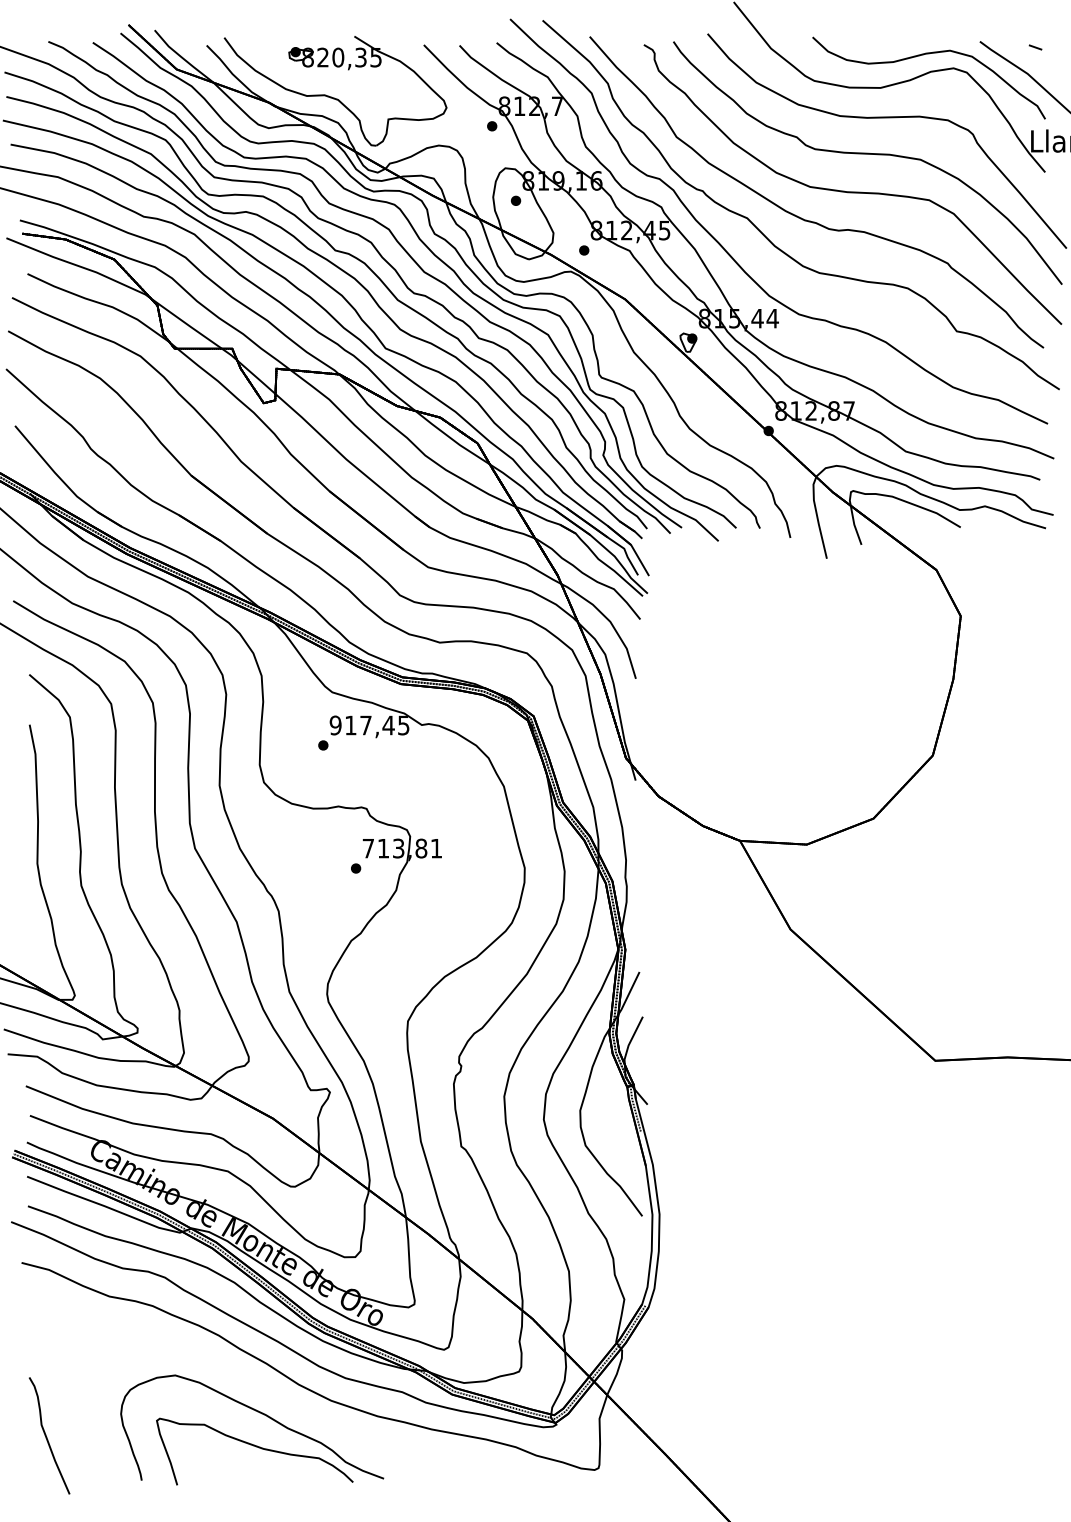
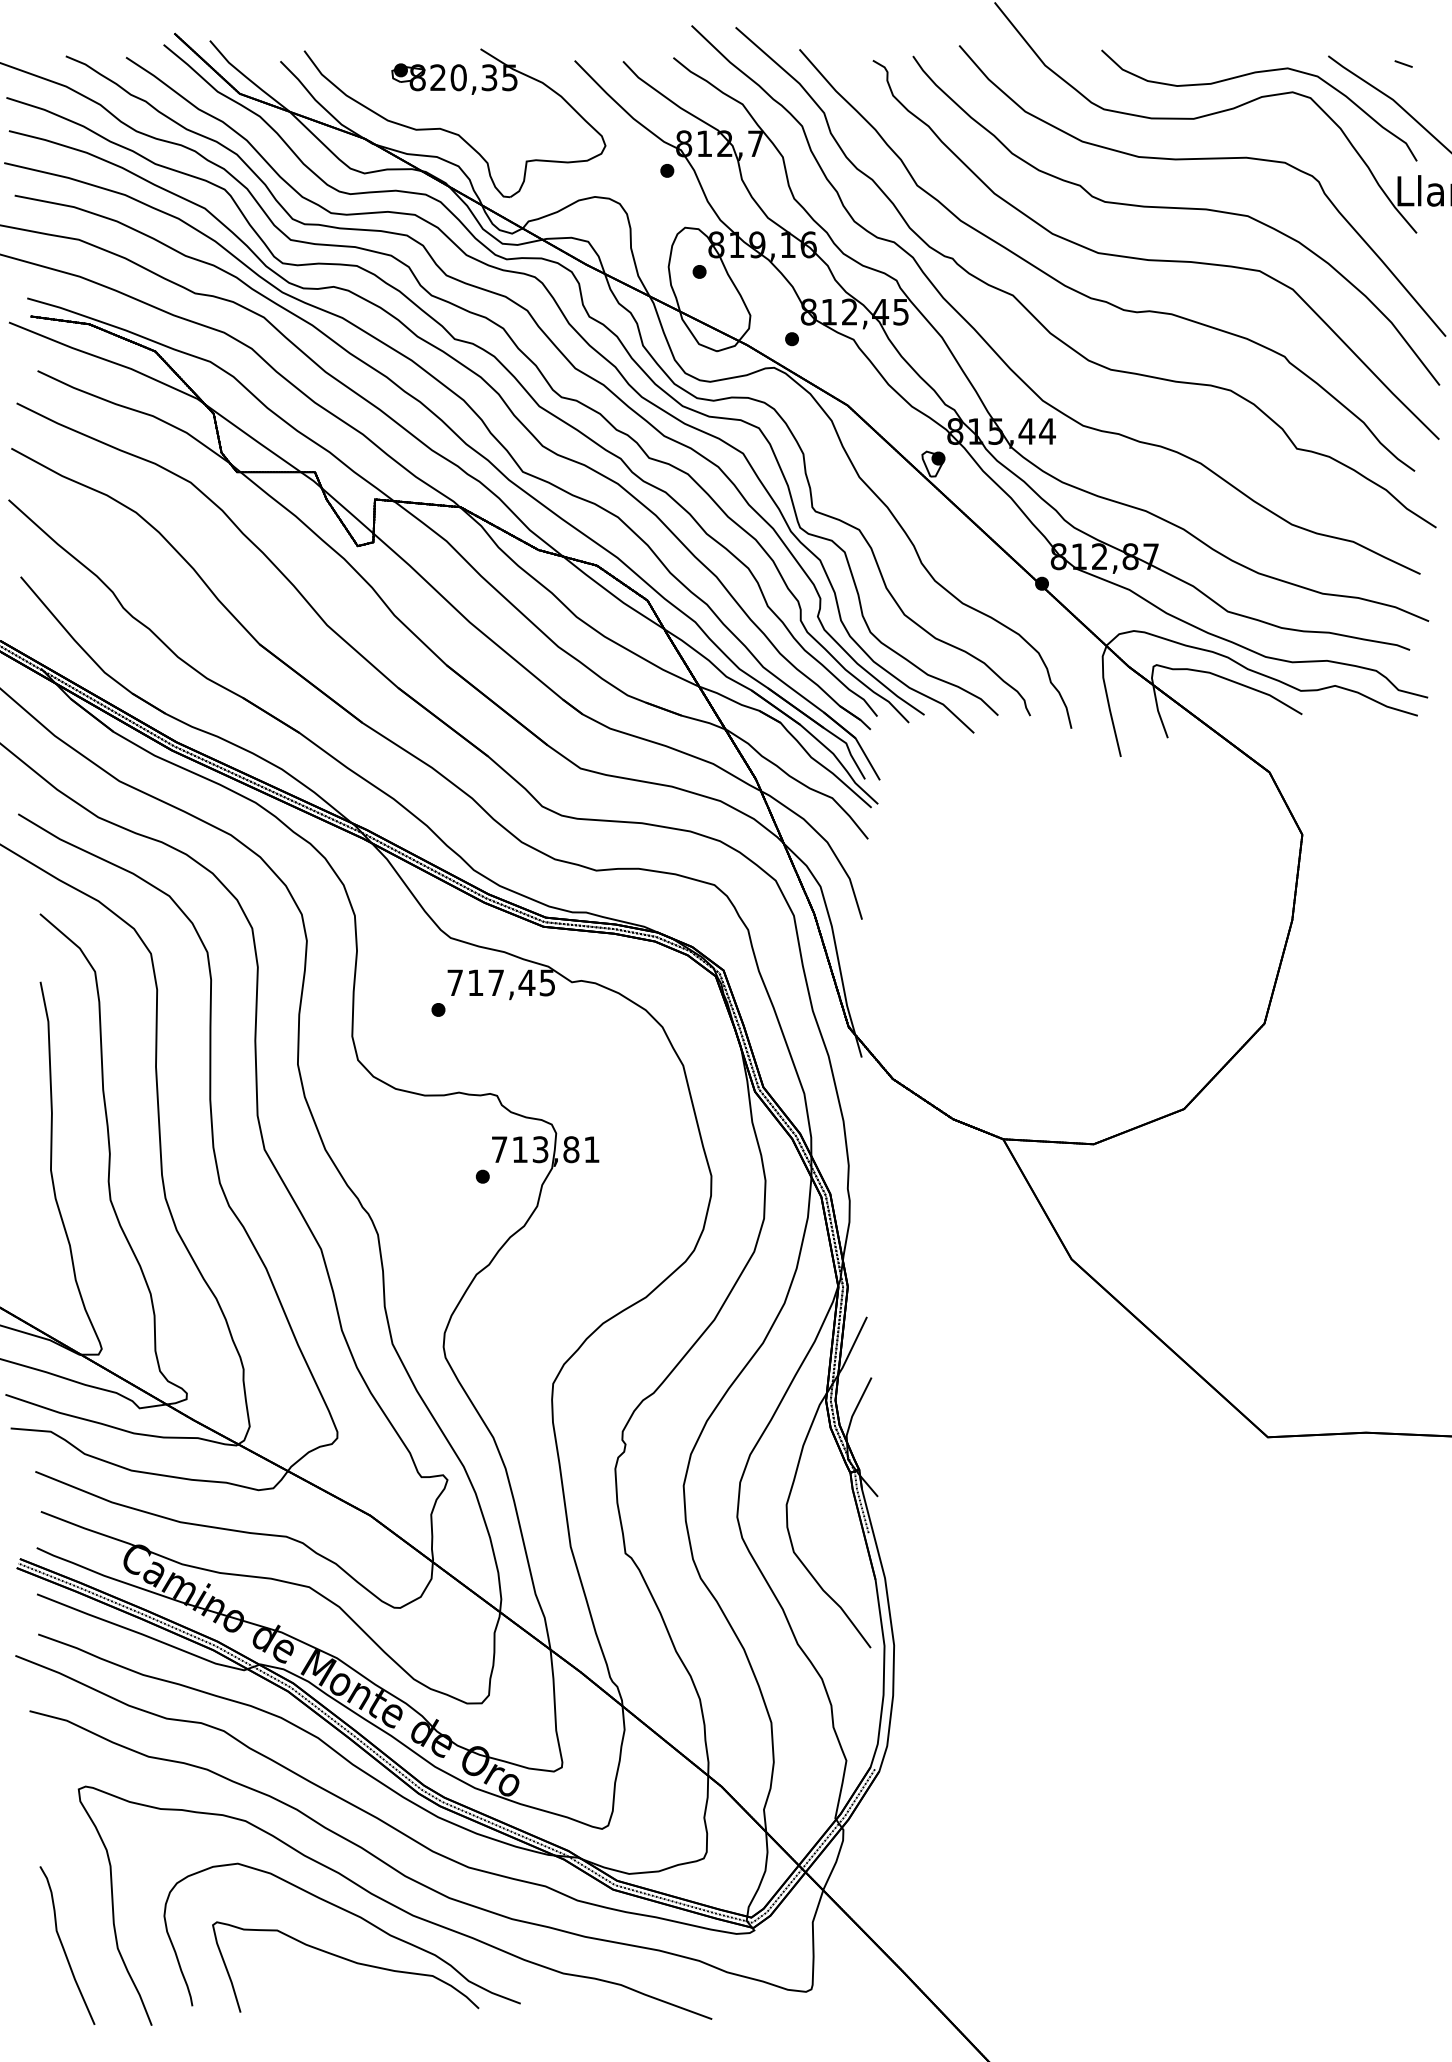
text: (335, 725) -> (455, 982), 917,45 -> 717,45
curve: (290, 1406) -> (394, 1905), added

